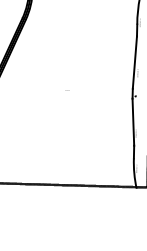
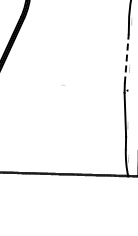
line: (134, 62) -> (126, 58), solid -> dashed

